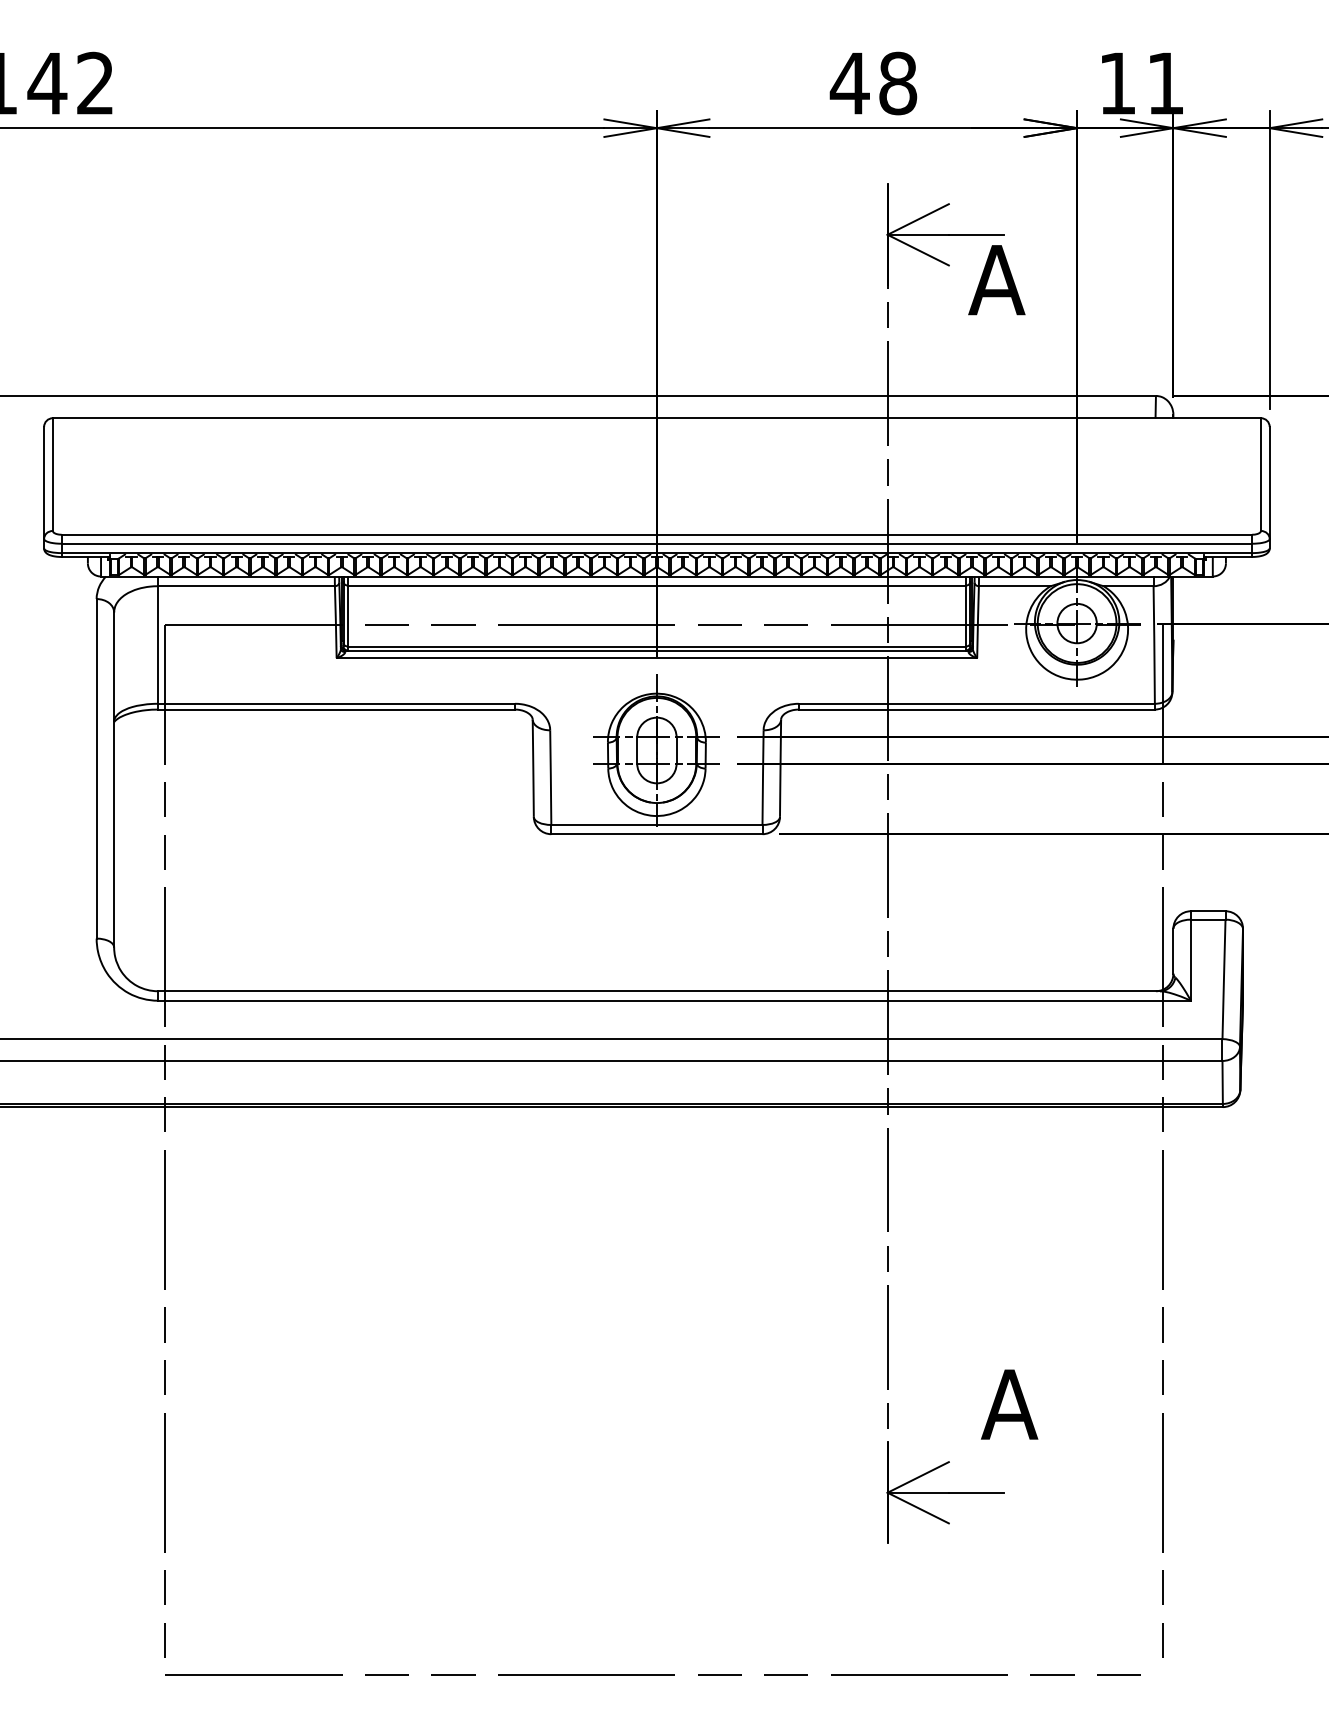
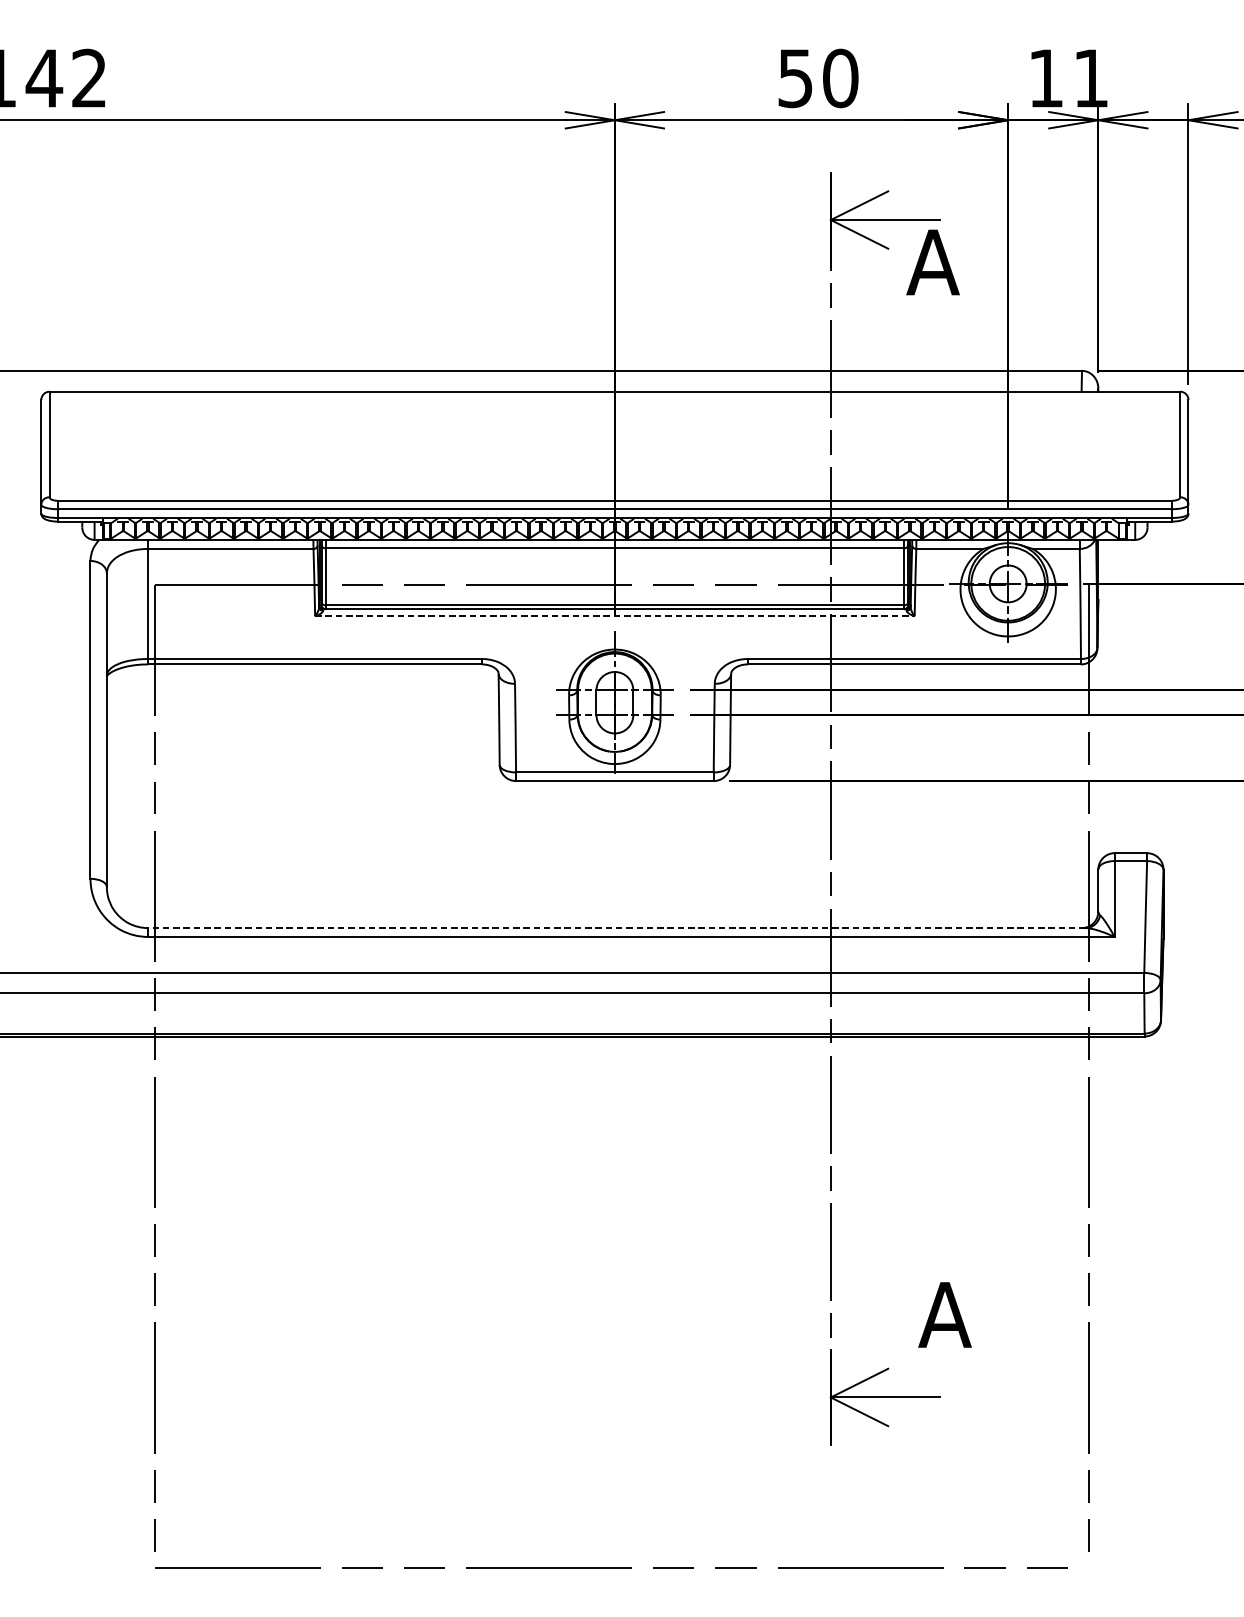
text: (873, 83) -> (817, 78), 48 -> 50
line: (657, 658) -> (615, 616), solid -> dashed
line: (658, 991) -> (616, 928), solid -> dashed

